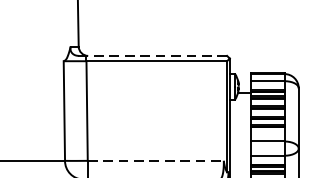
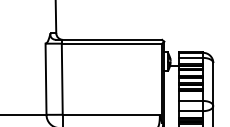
line: (156, 55) -> (111, 39), dashed -> solid
line: (156, 160) -> (111, 114), dashed -> solid

